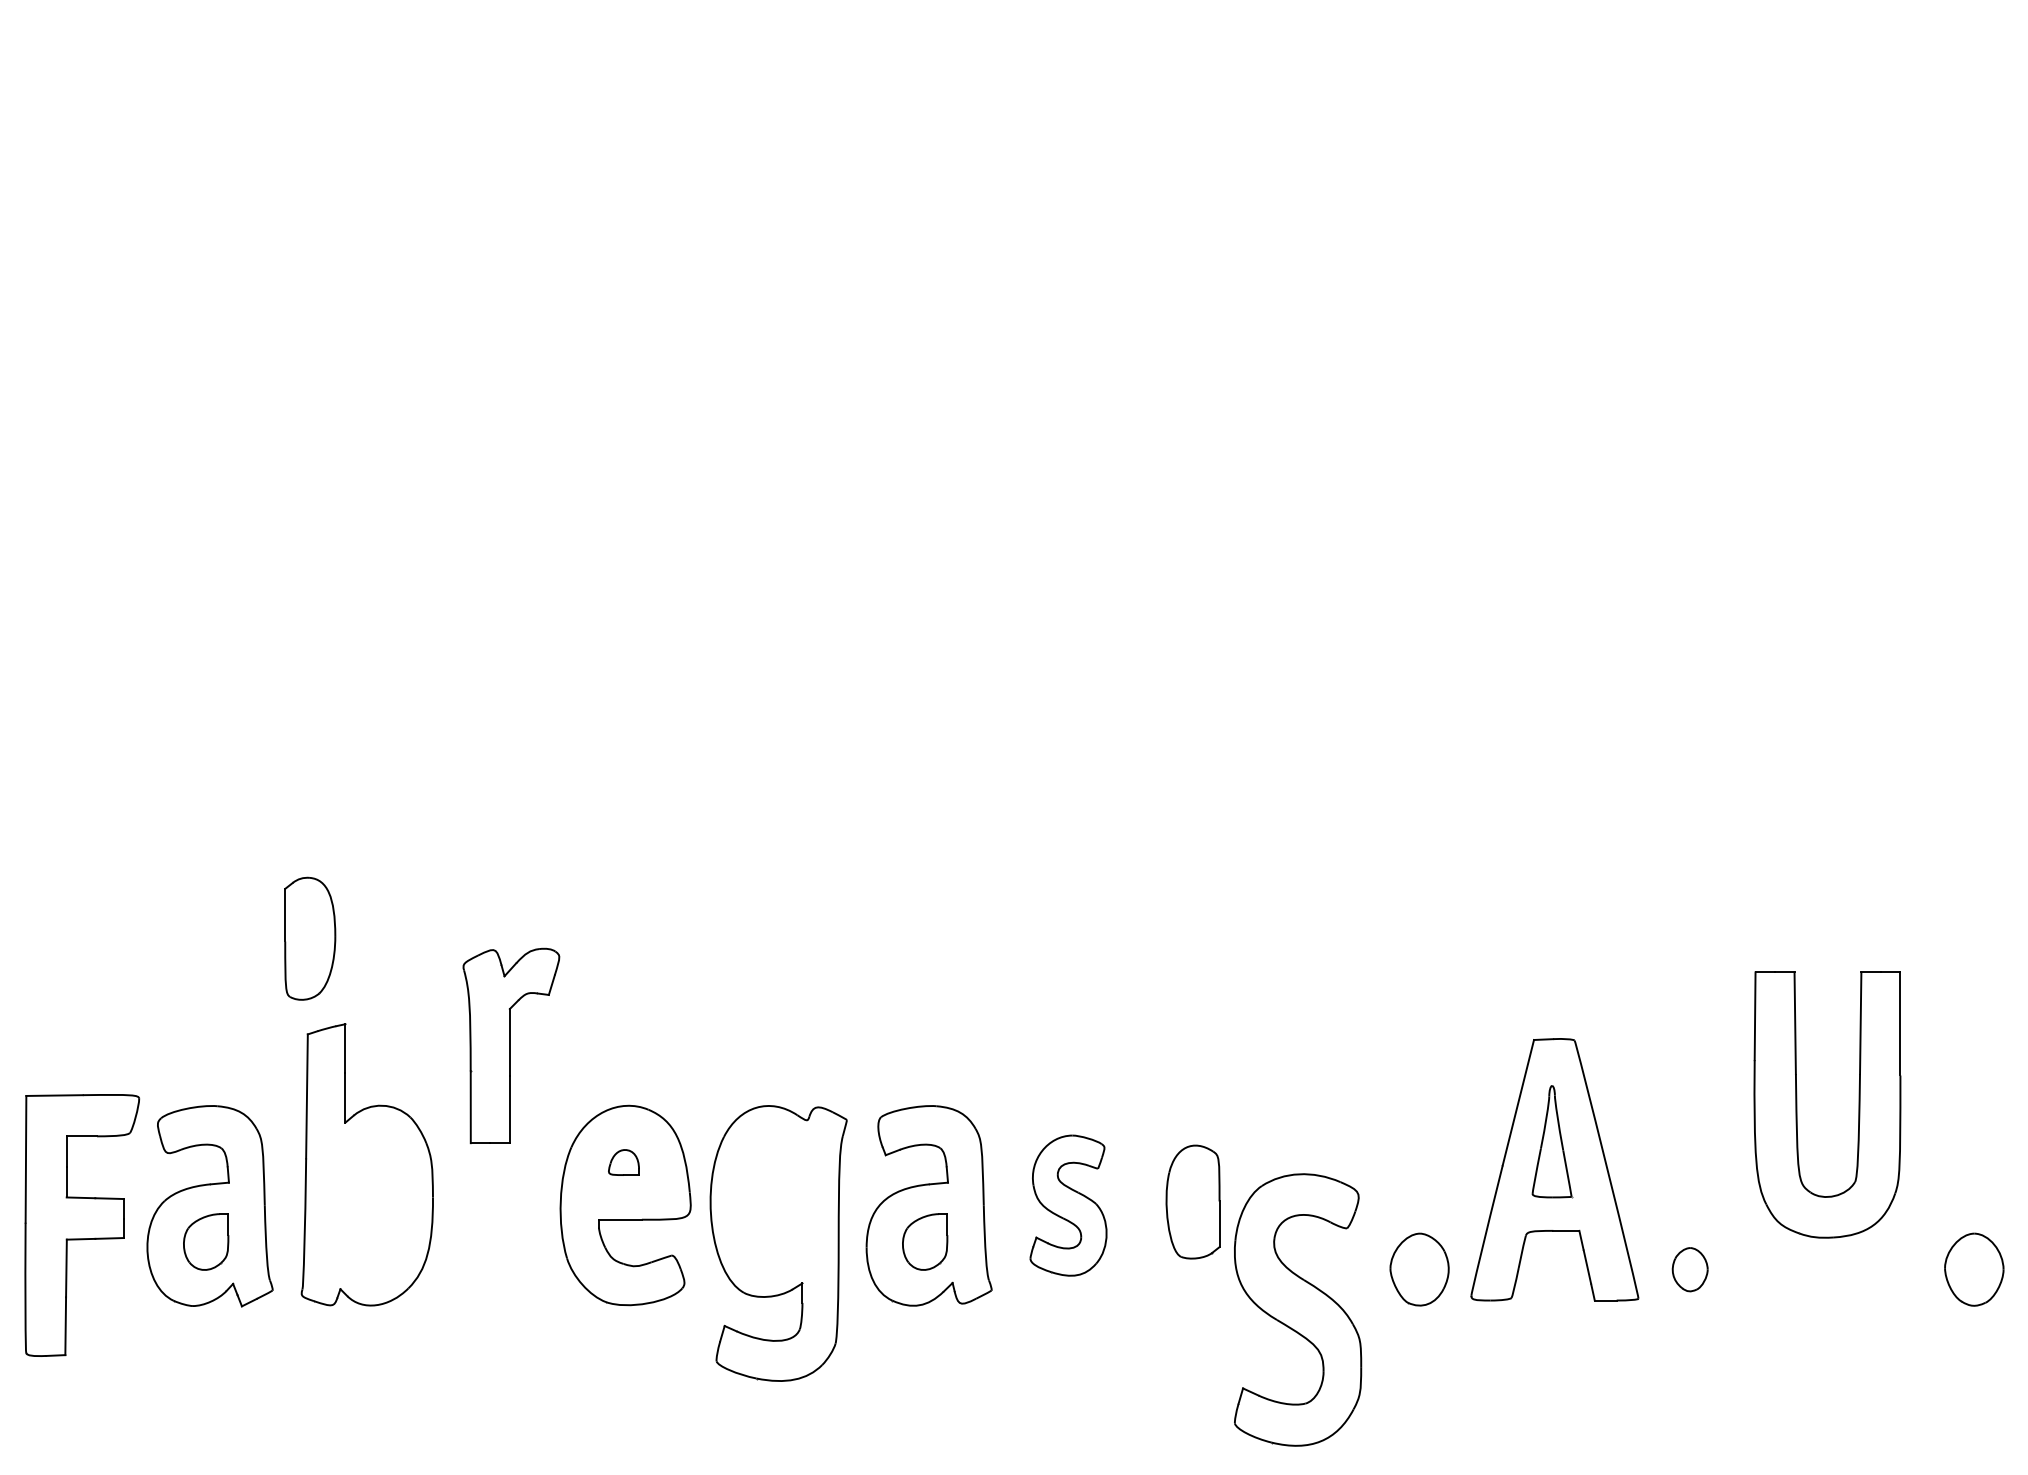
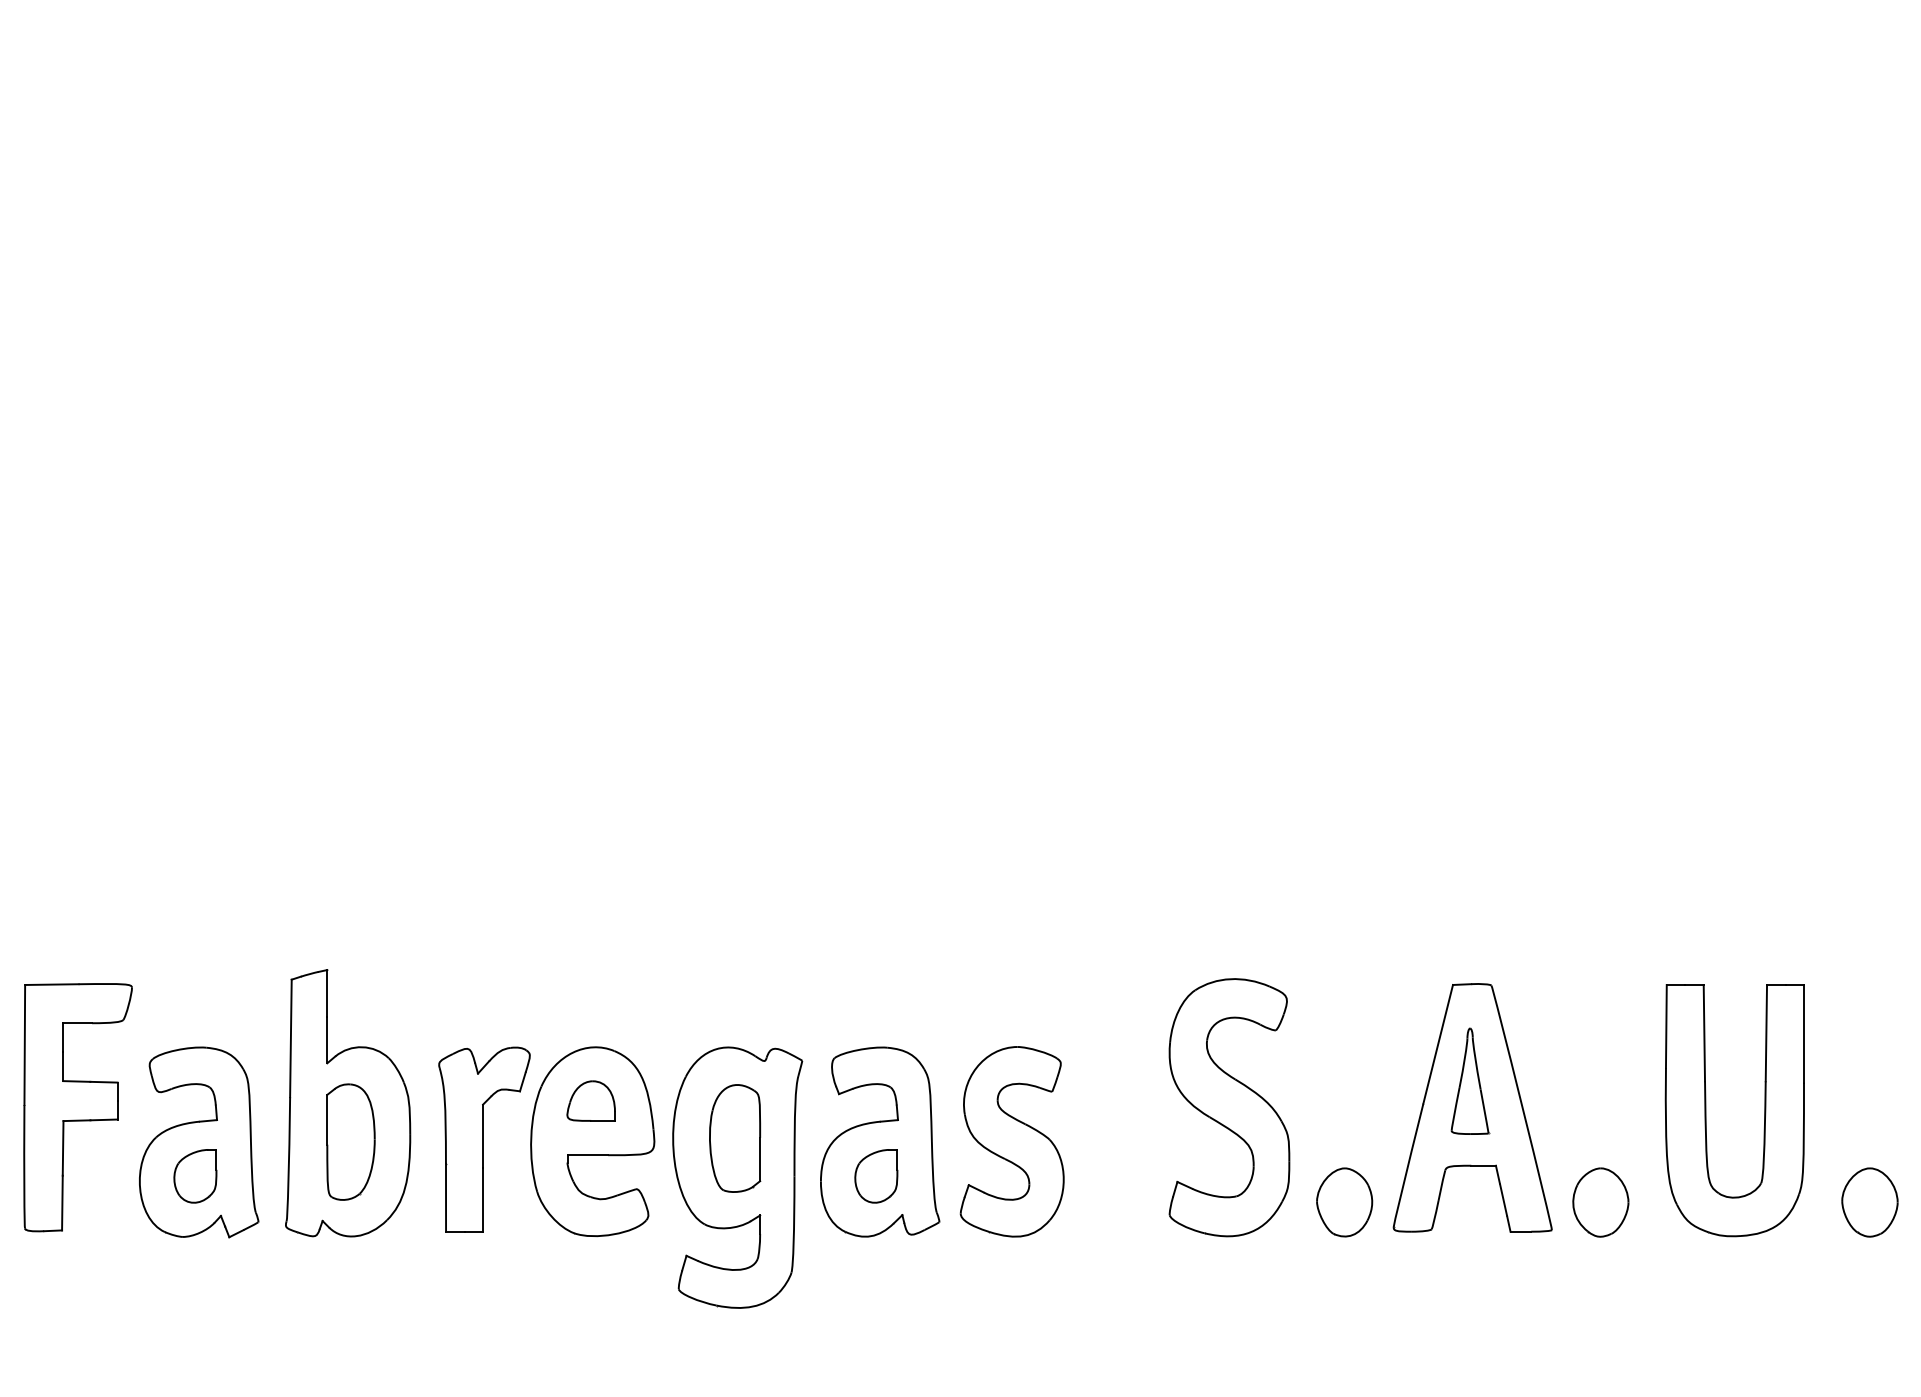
part: (309, 938) -> (350, 1141), moved
part: (511, 1045) -> (484, 1139), moved
part: (1797, 1104) -> (1706, 1110), moved
part: (623, 1161) -> (590, 1100), size x1.67
part: (1193, 1202) -> (735, 1138), moved
part: (1067, 1205) -> (1011, 1141), size x1.43
part: (81, 1225) -> (77, 1107), moved
part: (1689, 1269) -> (1600, 1202), size x1.67
part: (1298, 1309) -> (1229, 1107), moved

